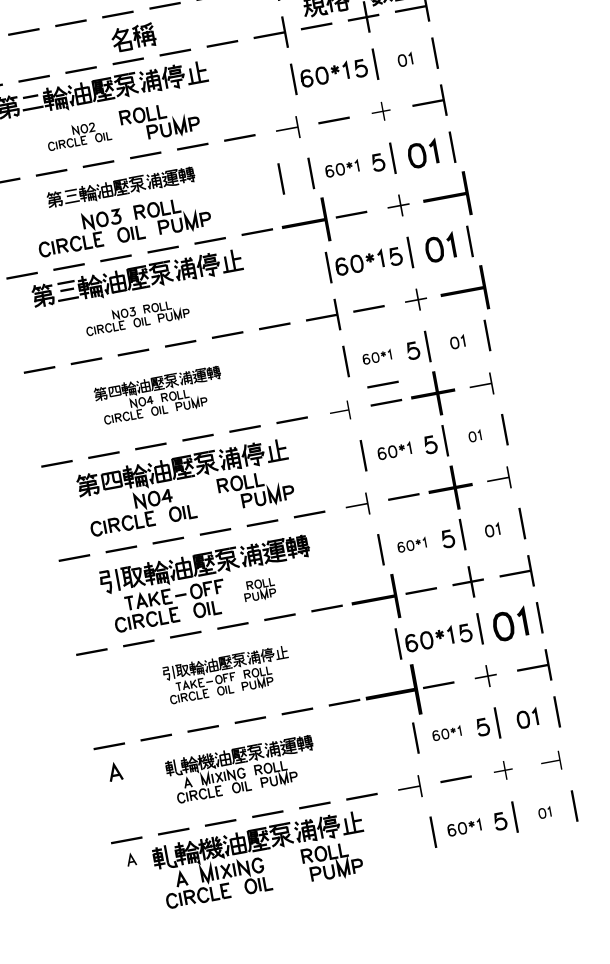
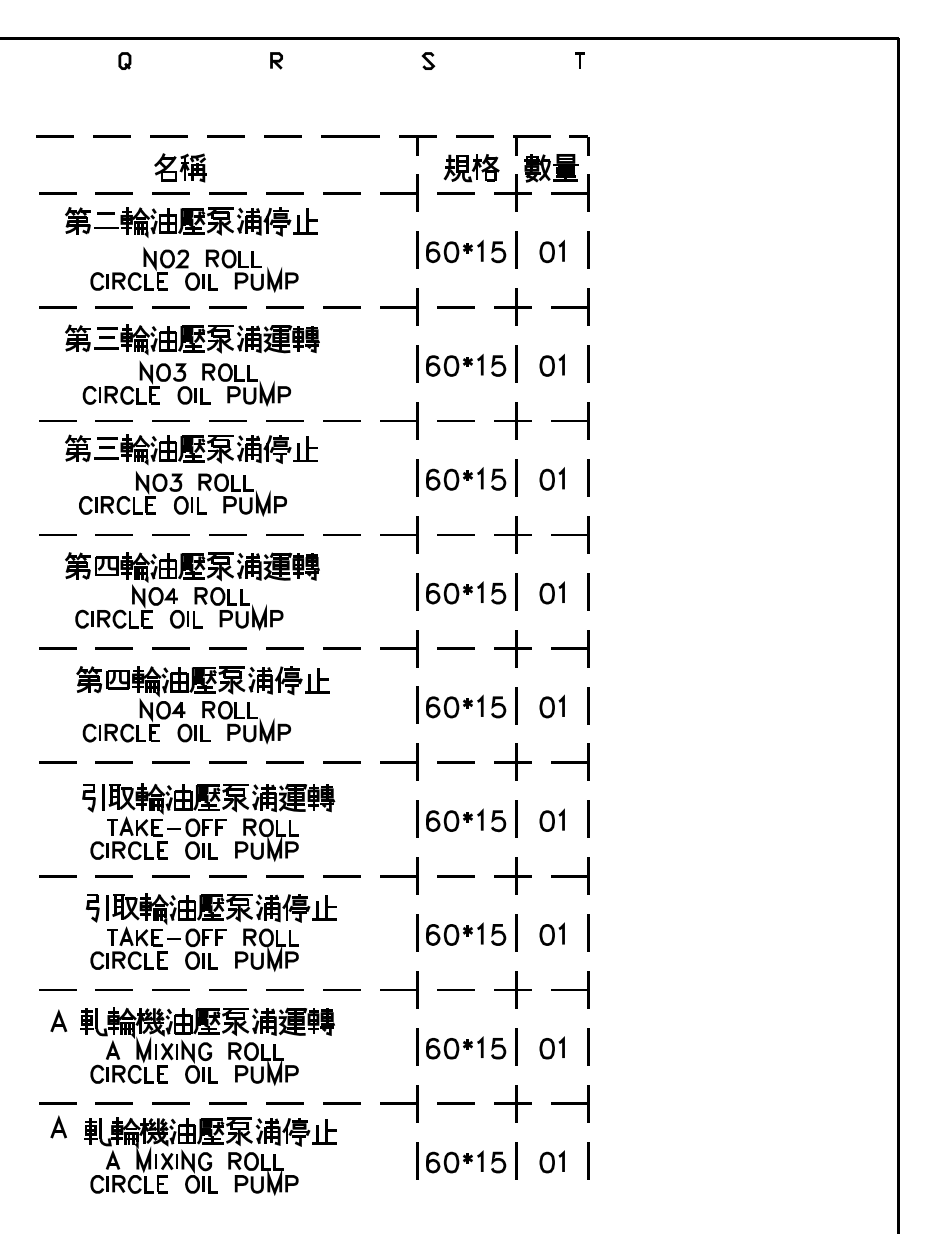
part: (133, 37) -> (180, 167), moved
part: (404, 59) -> (551, 251), size x1.43
part: (380, 111) -> (512, 306), size x1.67
part: (287, 128) -> (399, 306), size x1.43
part: (78, 134) -> (153, 268), size x1.67
part: (422, 153) -> (551, 364), size x0.71
part: (341, 168) -> (454, 364), size x1.43
line: (281, 178) -> (381, 363), removed
part: (121, 187) -> (192, 339), size x1.43
part: (446, 196) -> (570, 420), size x0.71
part: (398, 205) -> (512, 420), size x1.43
part: (304, 222) -> (399, 420), size x0.71
part: (439, 247) -> (551, 478), size x0.71
part: (463, 290) -> (570, 534), size x0.71
part: (415, 299) -> (512, 534), size x1.43
part: (136, 316) -> (182, 493), size x1.67
part: (456, 341) -> (551, 592), size x1.43
part: (376, 356) -> (454, 592), size x1.67
line: (382, 384) -> (455, 626), removed
part: (481, 385) -> (570, 648), size x1.43
part: (433, 394) -> (512, 648), size x0.71
part: (159, 395) -> (192, 591), size x1.67
part: (339, 411) -> (399, 648), size x1.67
part: (474, 436) -> (551, 706), size x1.67
part: (394, 450) -> (454, 706), size x1.43
part: (498, 478) -> (570, 761), size x1.43
part: (450, 487) -> (512, 761), size x0.71
part: (256, 490) -> (246, 722), moved
part: (357, 504) -> (399, 761), size x1.43
part: (491, 529) -> (551, 819), size x1.43
part: (411, 544) -> (454, 819), size x1.67
part: (259, 589) -> (266, 839), size x1.67
part: (374, 599) -> (399, 875), size x0.71
part: (509, 623) -> (551, 933), size x0.62
part: (227, 675) -> (210, 932), size x1.67
part: (485, 676) -> (512, 989), size x1.43
part: (392, 693) -> (399, 989), size x0.62
part: (446, 732) -> (454, 1047), size x1.67
part: (551, 761) -> (570, 1103), size x1.67
part: (242, 770) -> (207, 1046), size x1.43
part: (503, 770) -> (512, 1103), size x1.67
part: (409, 787) -> (399, 1103), size x1.43
part: (544, 812) -> (551, 1161), size x1.67
part: (463, 827) -> (454, 1161), size x1.43
part: (131, 859) -> (58, 1126), size x1.43
part: (332, 861) -> (263, 1173), moved

